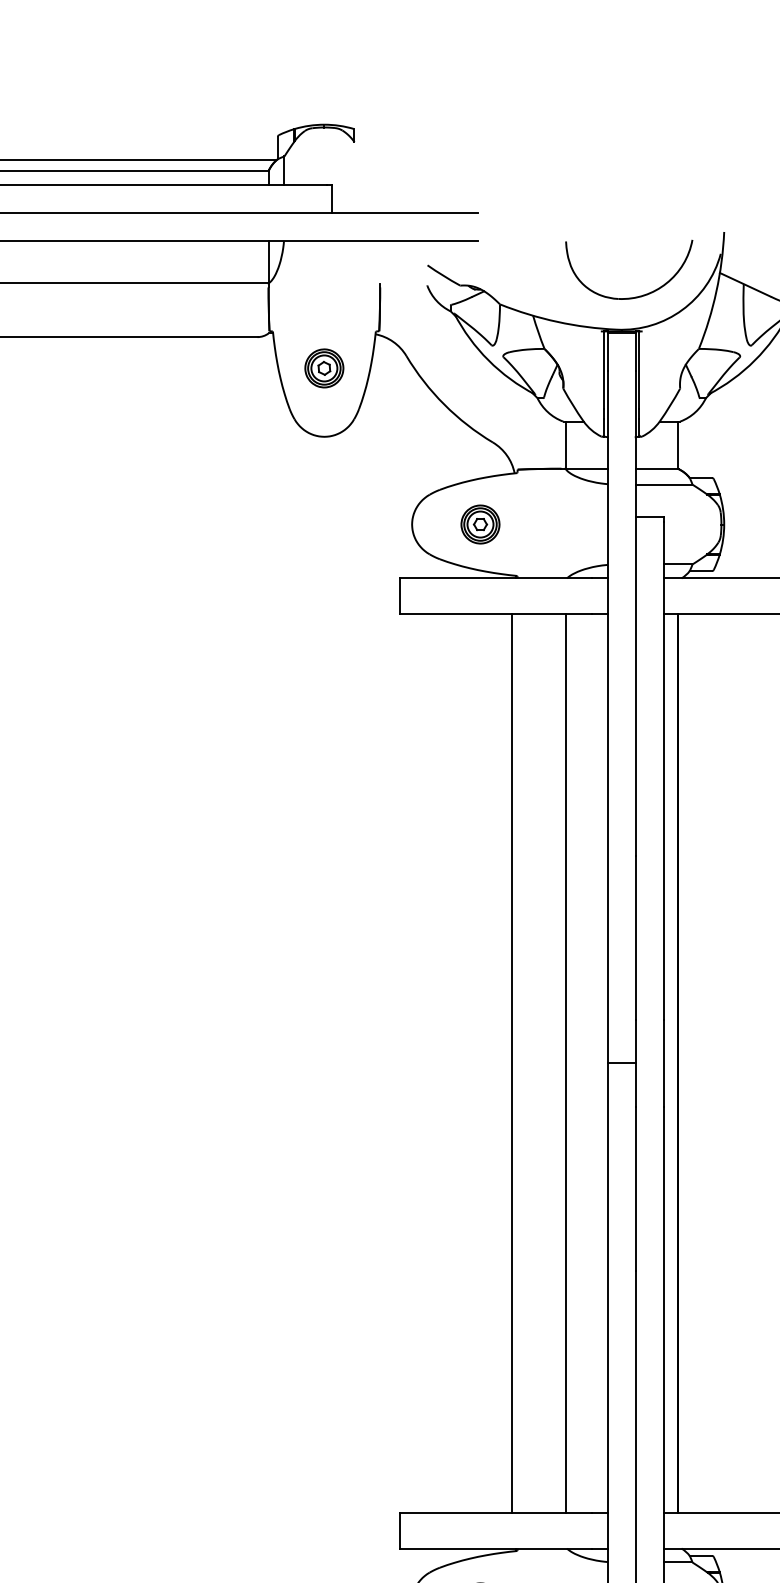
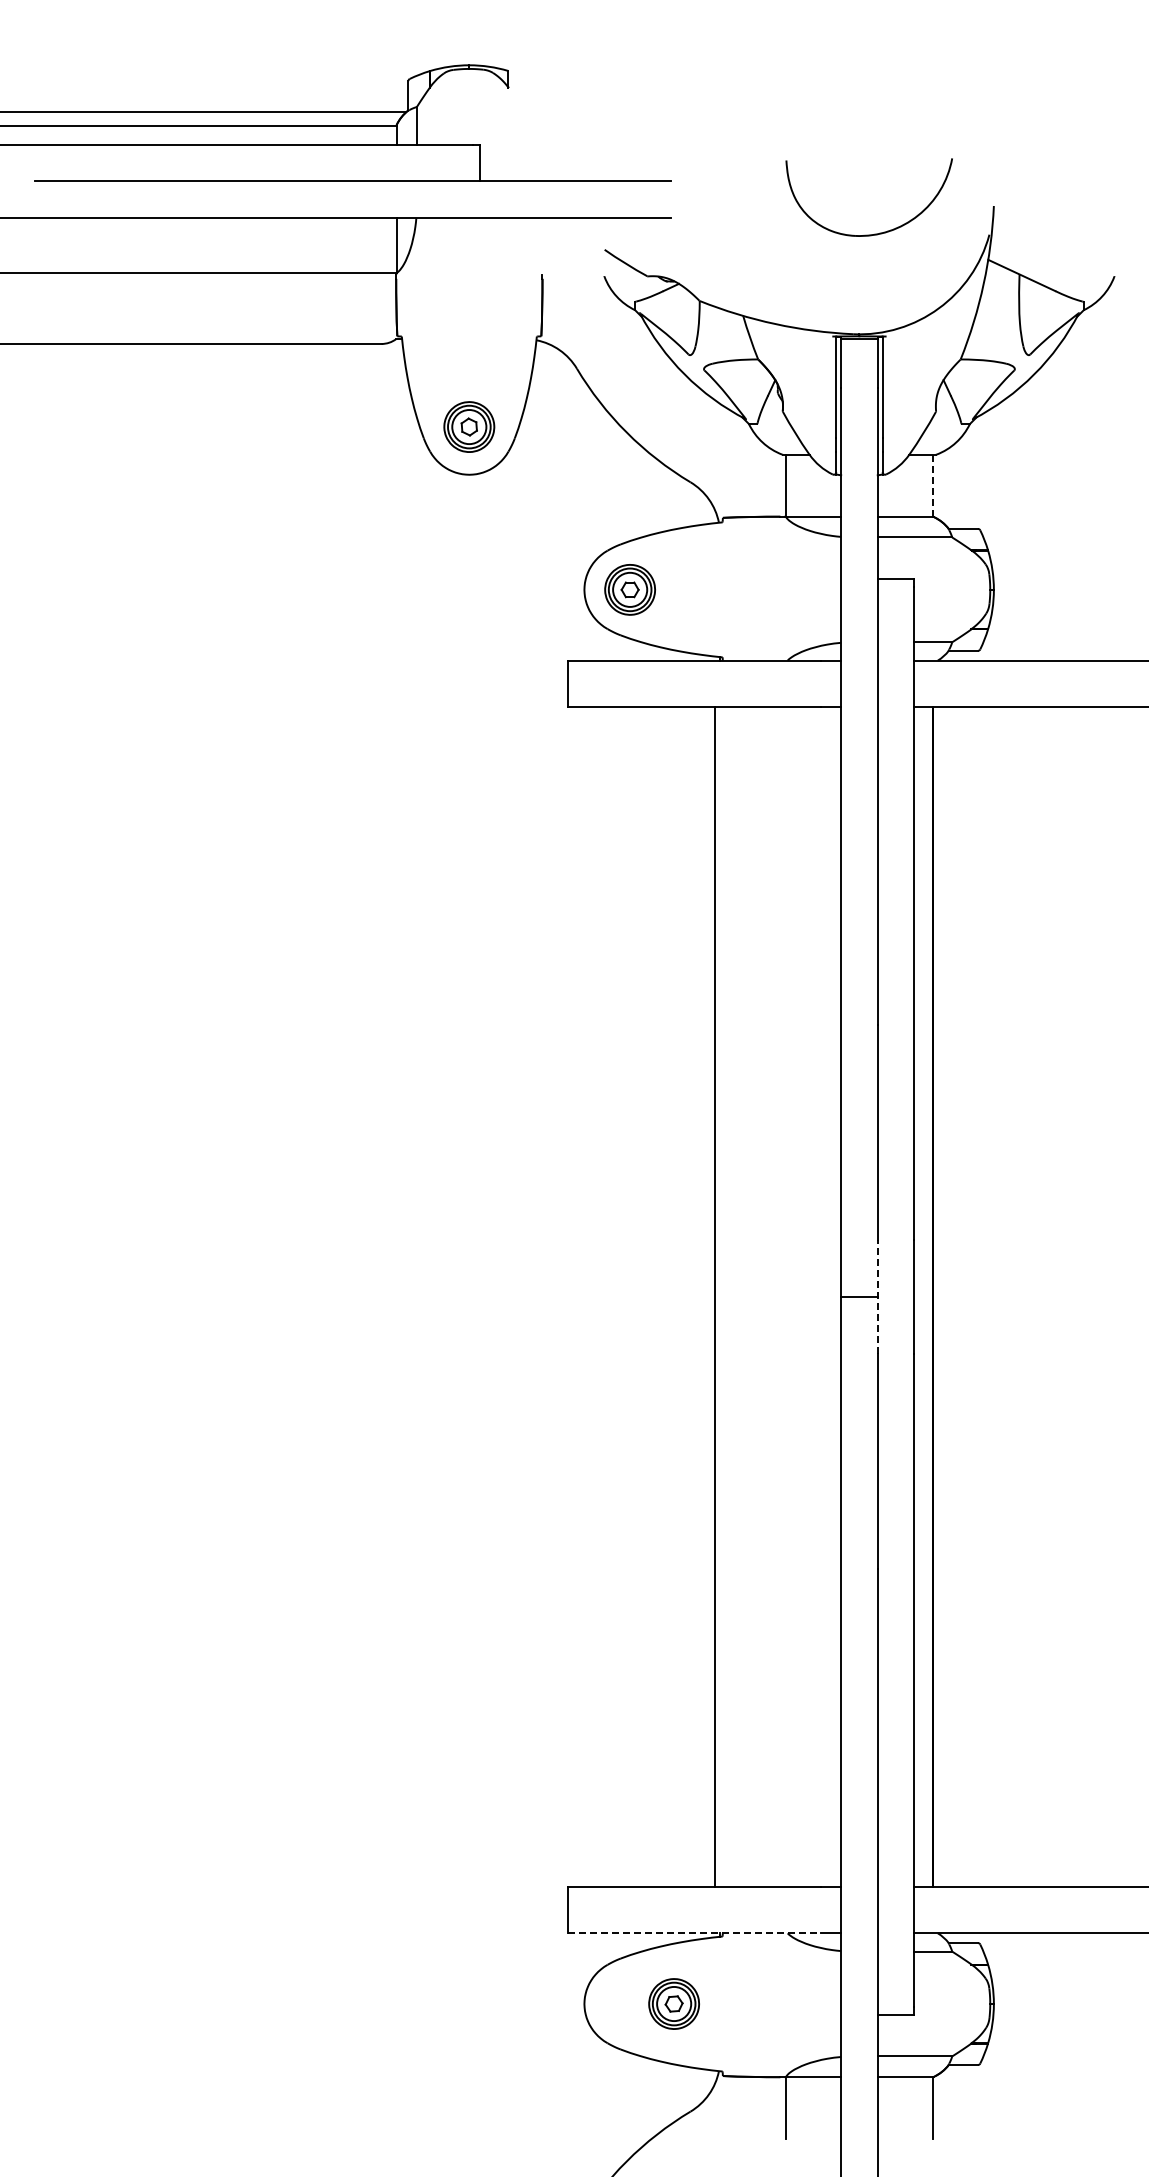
part: (633, 297) -> (874, 233), moved
part: (324, 368) -> (469, 426), moved
line: (677, 445) -> (932, 486), solid -> dashed
part: (480, 524) -> (629, 589), moved
line: (565, 1063) -> (785, 1296), removed
line: (635, 1063) -> (877, 1296), solid -> dashed
line: (496, 1548) -> (695, 1933), solid -> dashed

